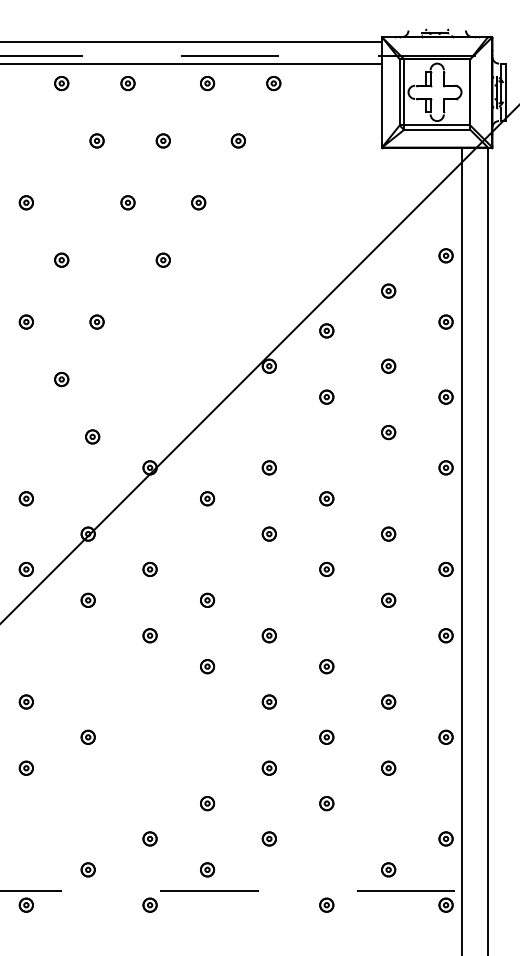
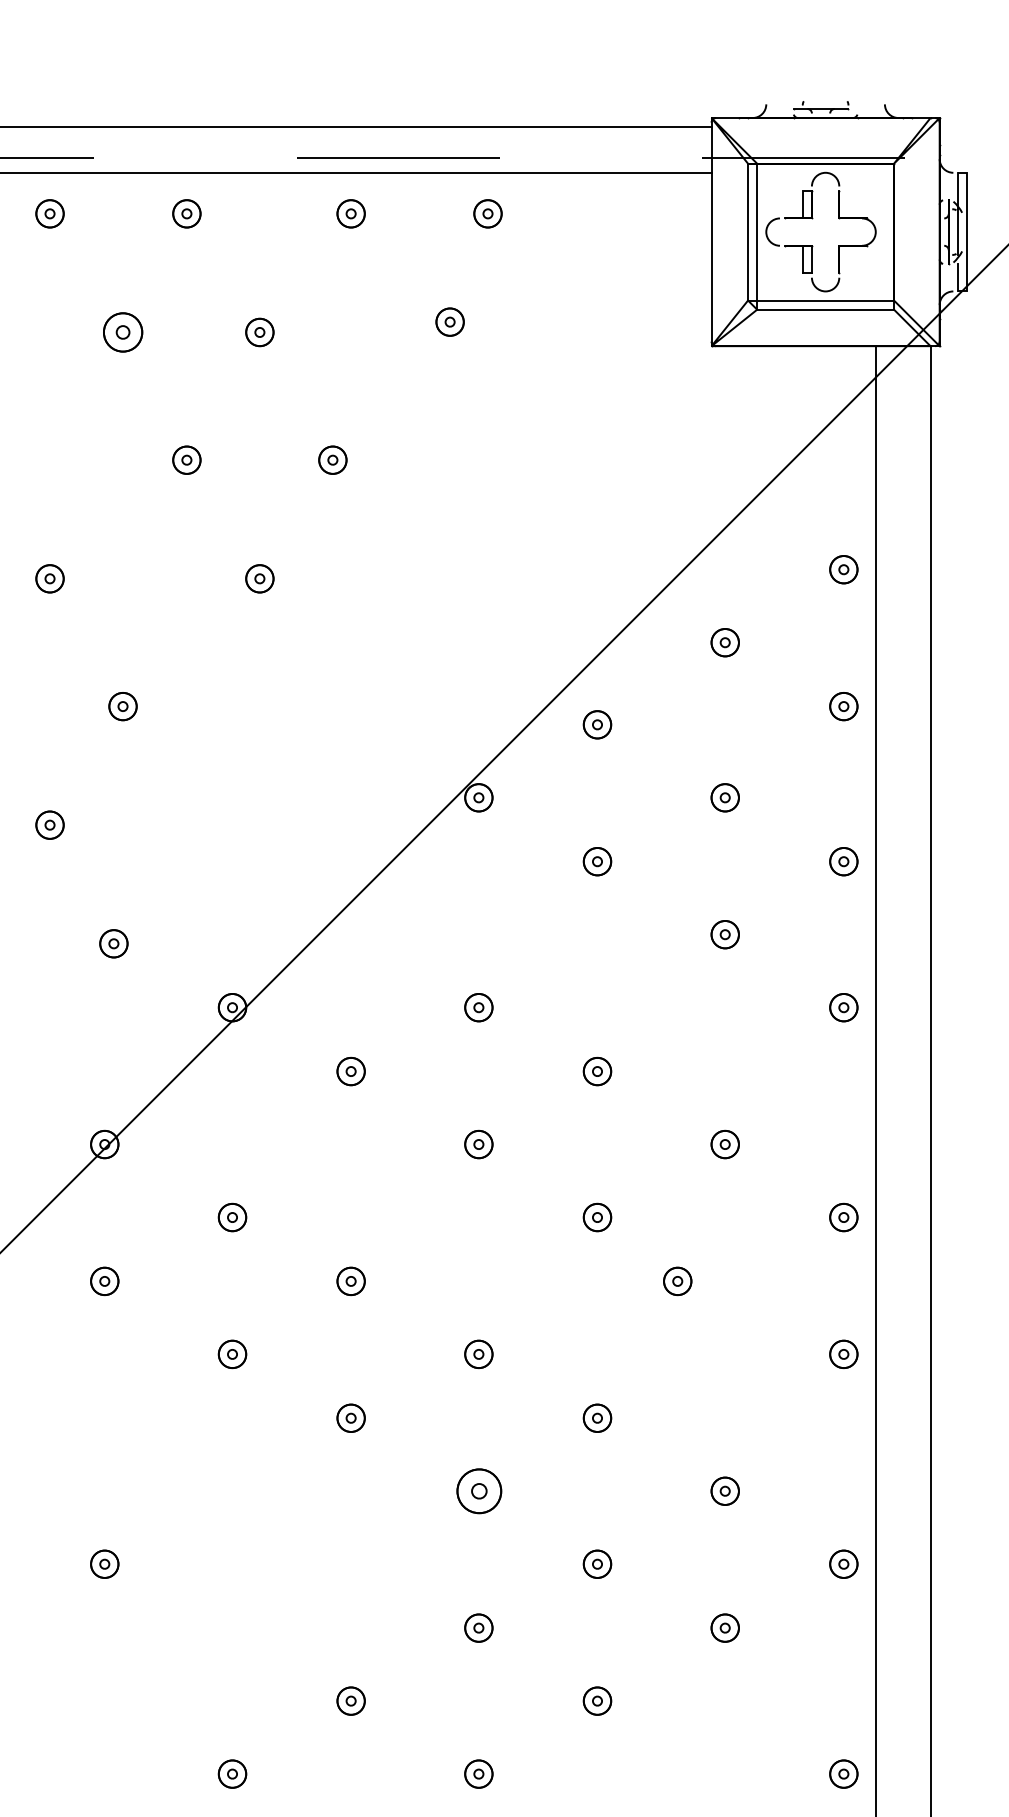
part: (96, 140) -> (121, 331), size x1.4
part: (237, 140) -> (448, 321), moved
part: (388, 599) -> (677, 1279), moved
part: (268, 701) -> (477, 1490), size x1.6

